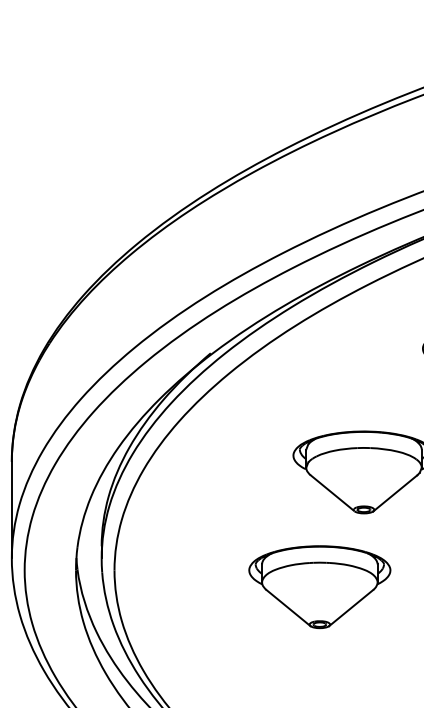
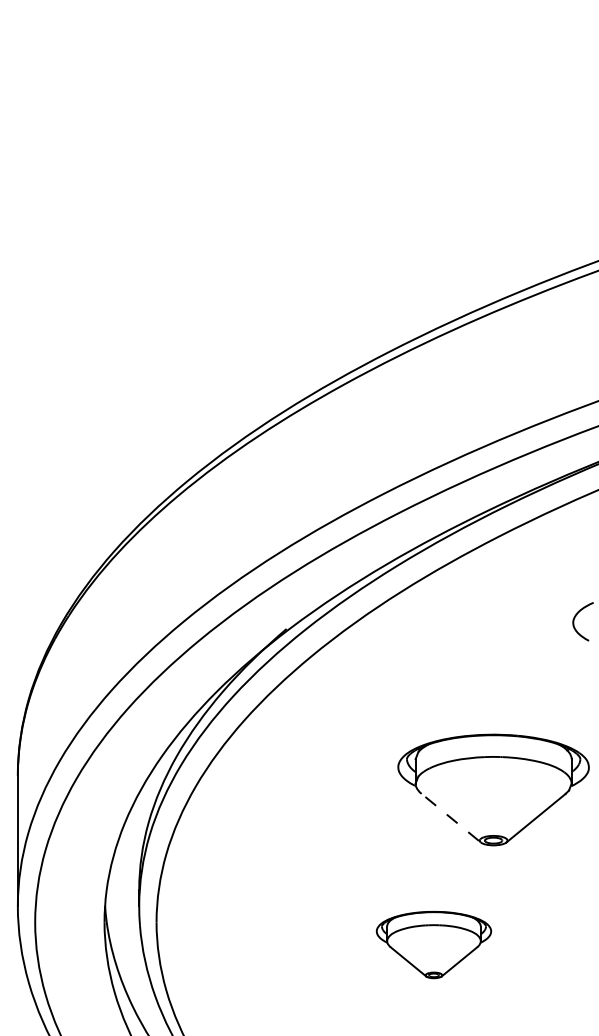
line: (331, 492) -> (449, 817), solid -> dashed
part: (319, 586) -> (433, 944), size x0.6

